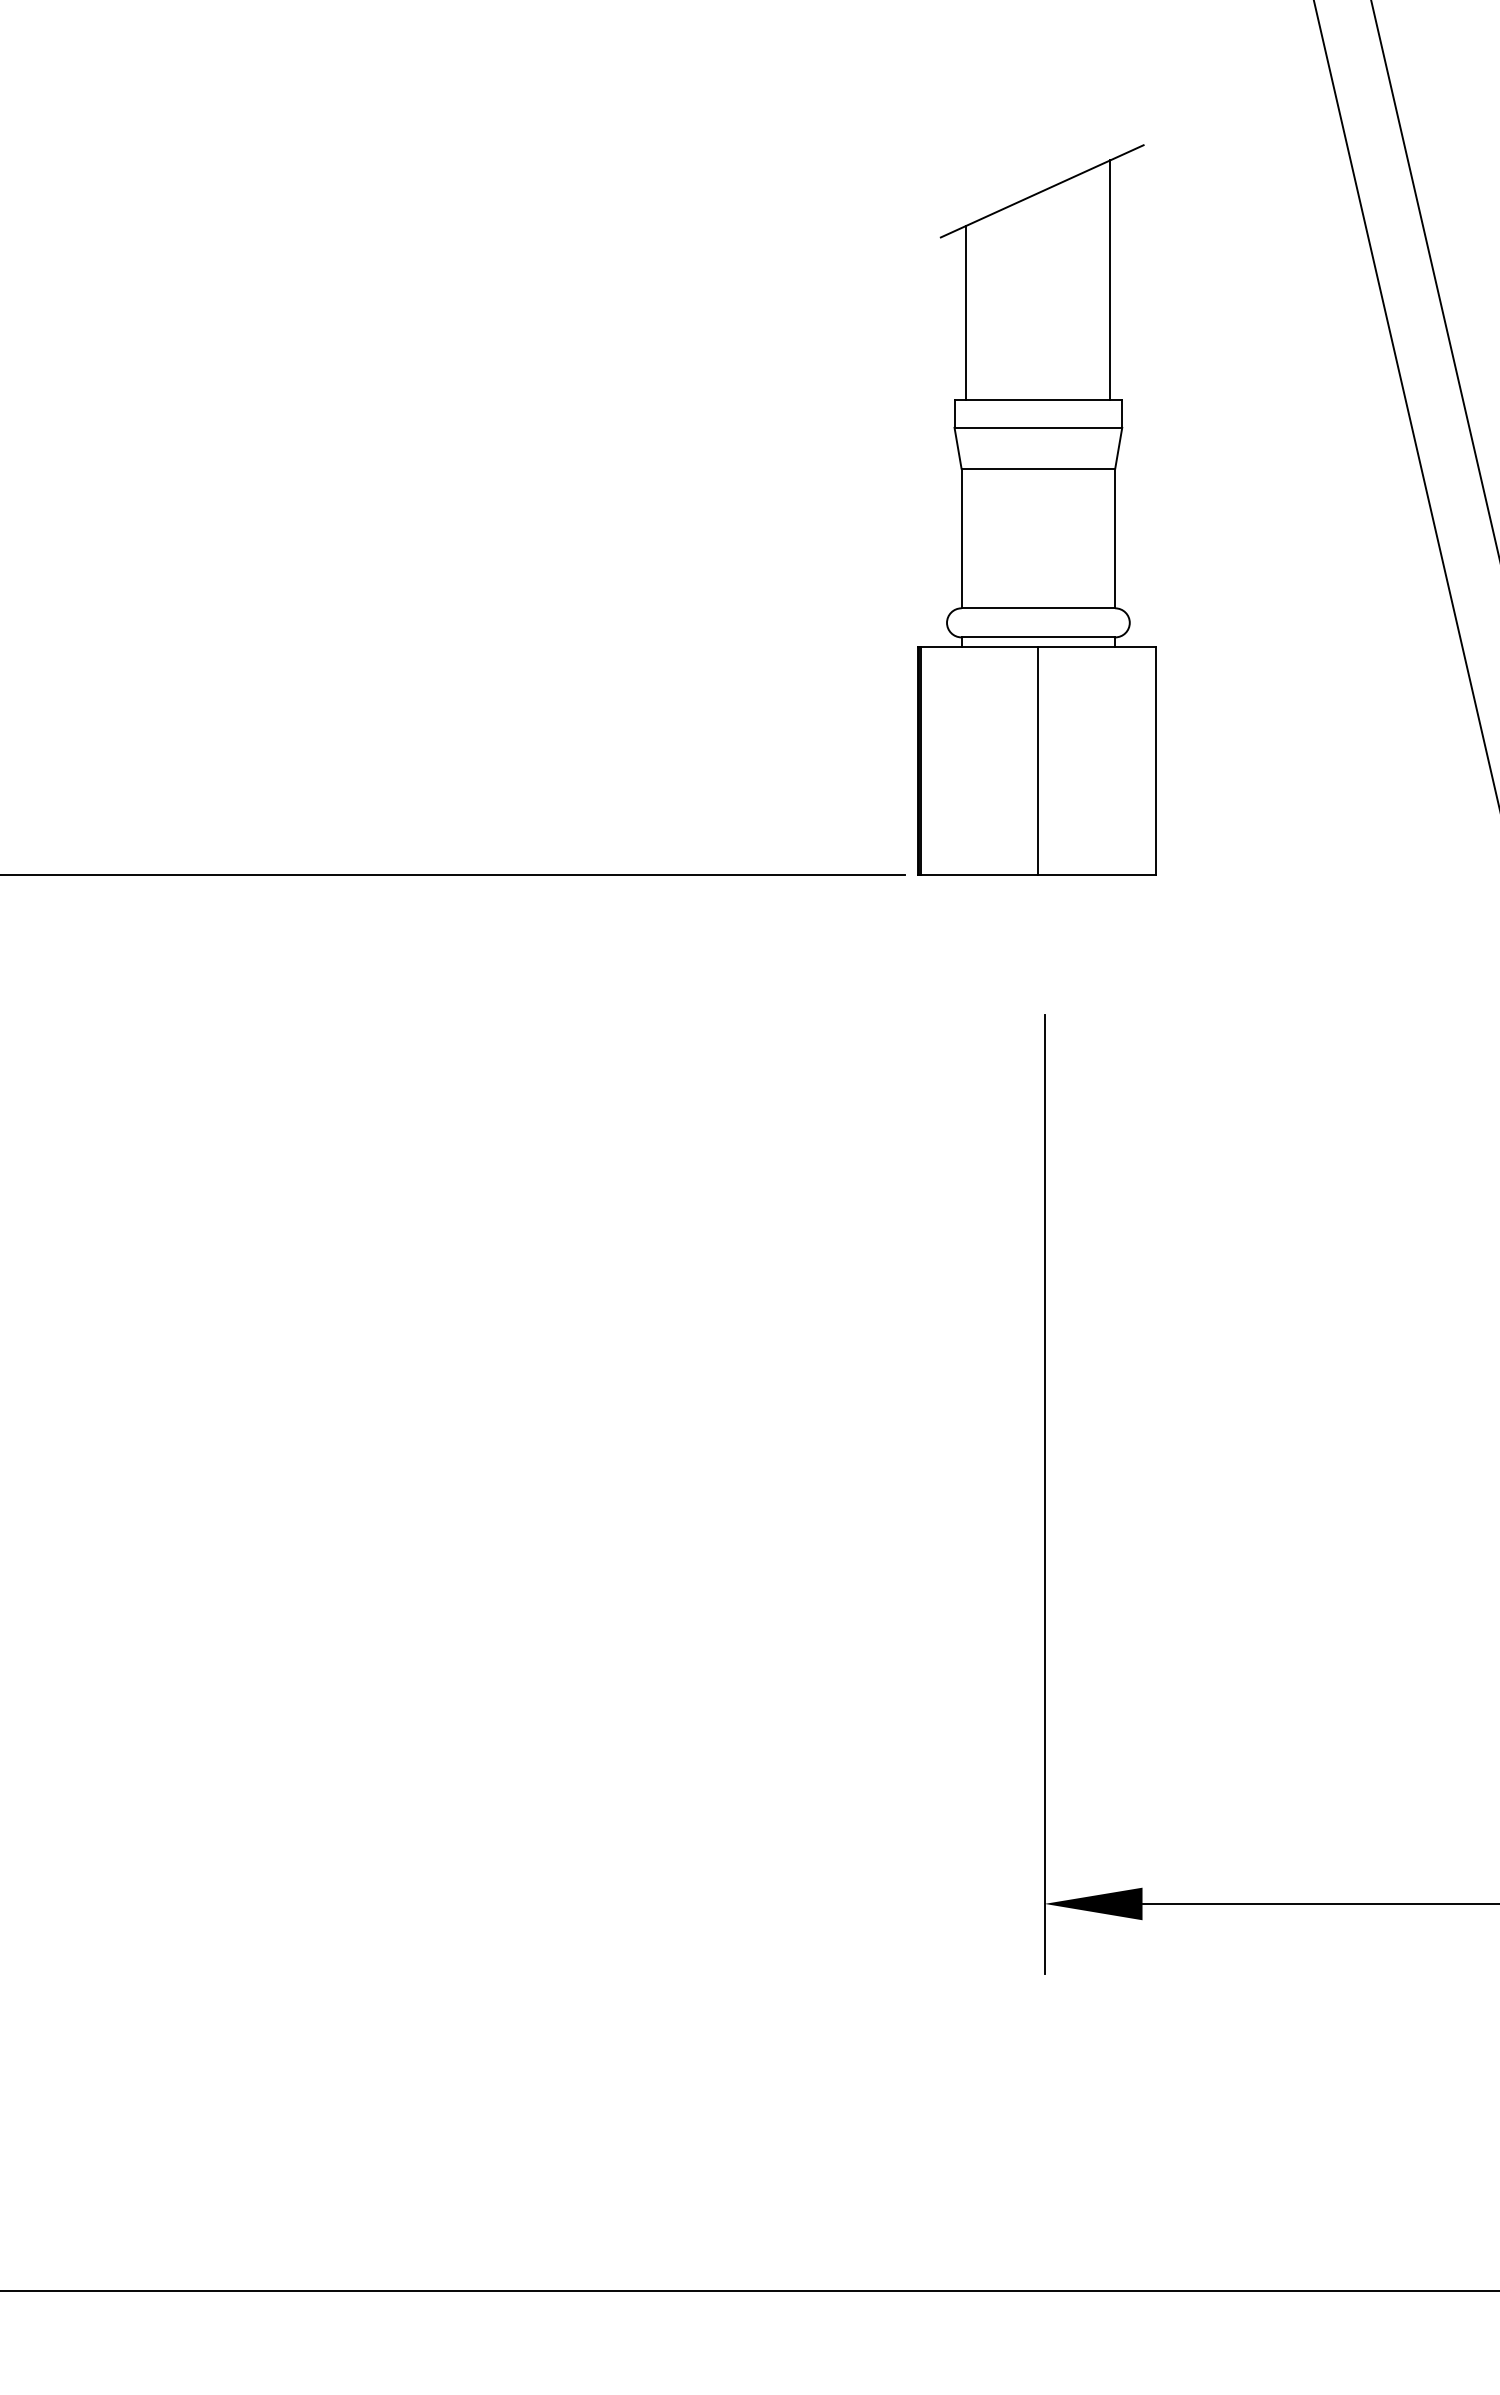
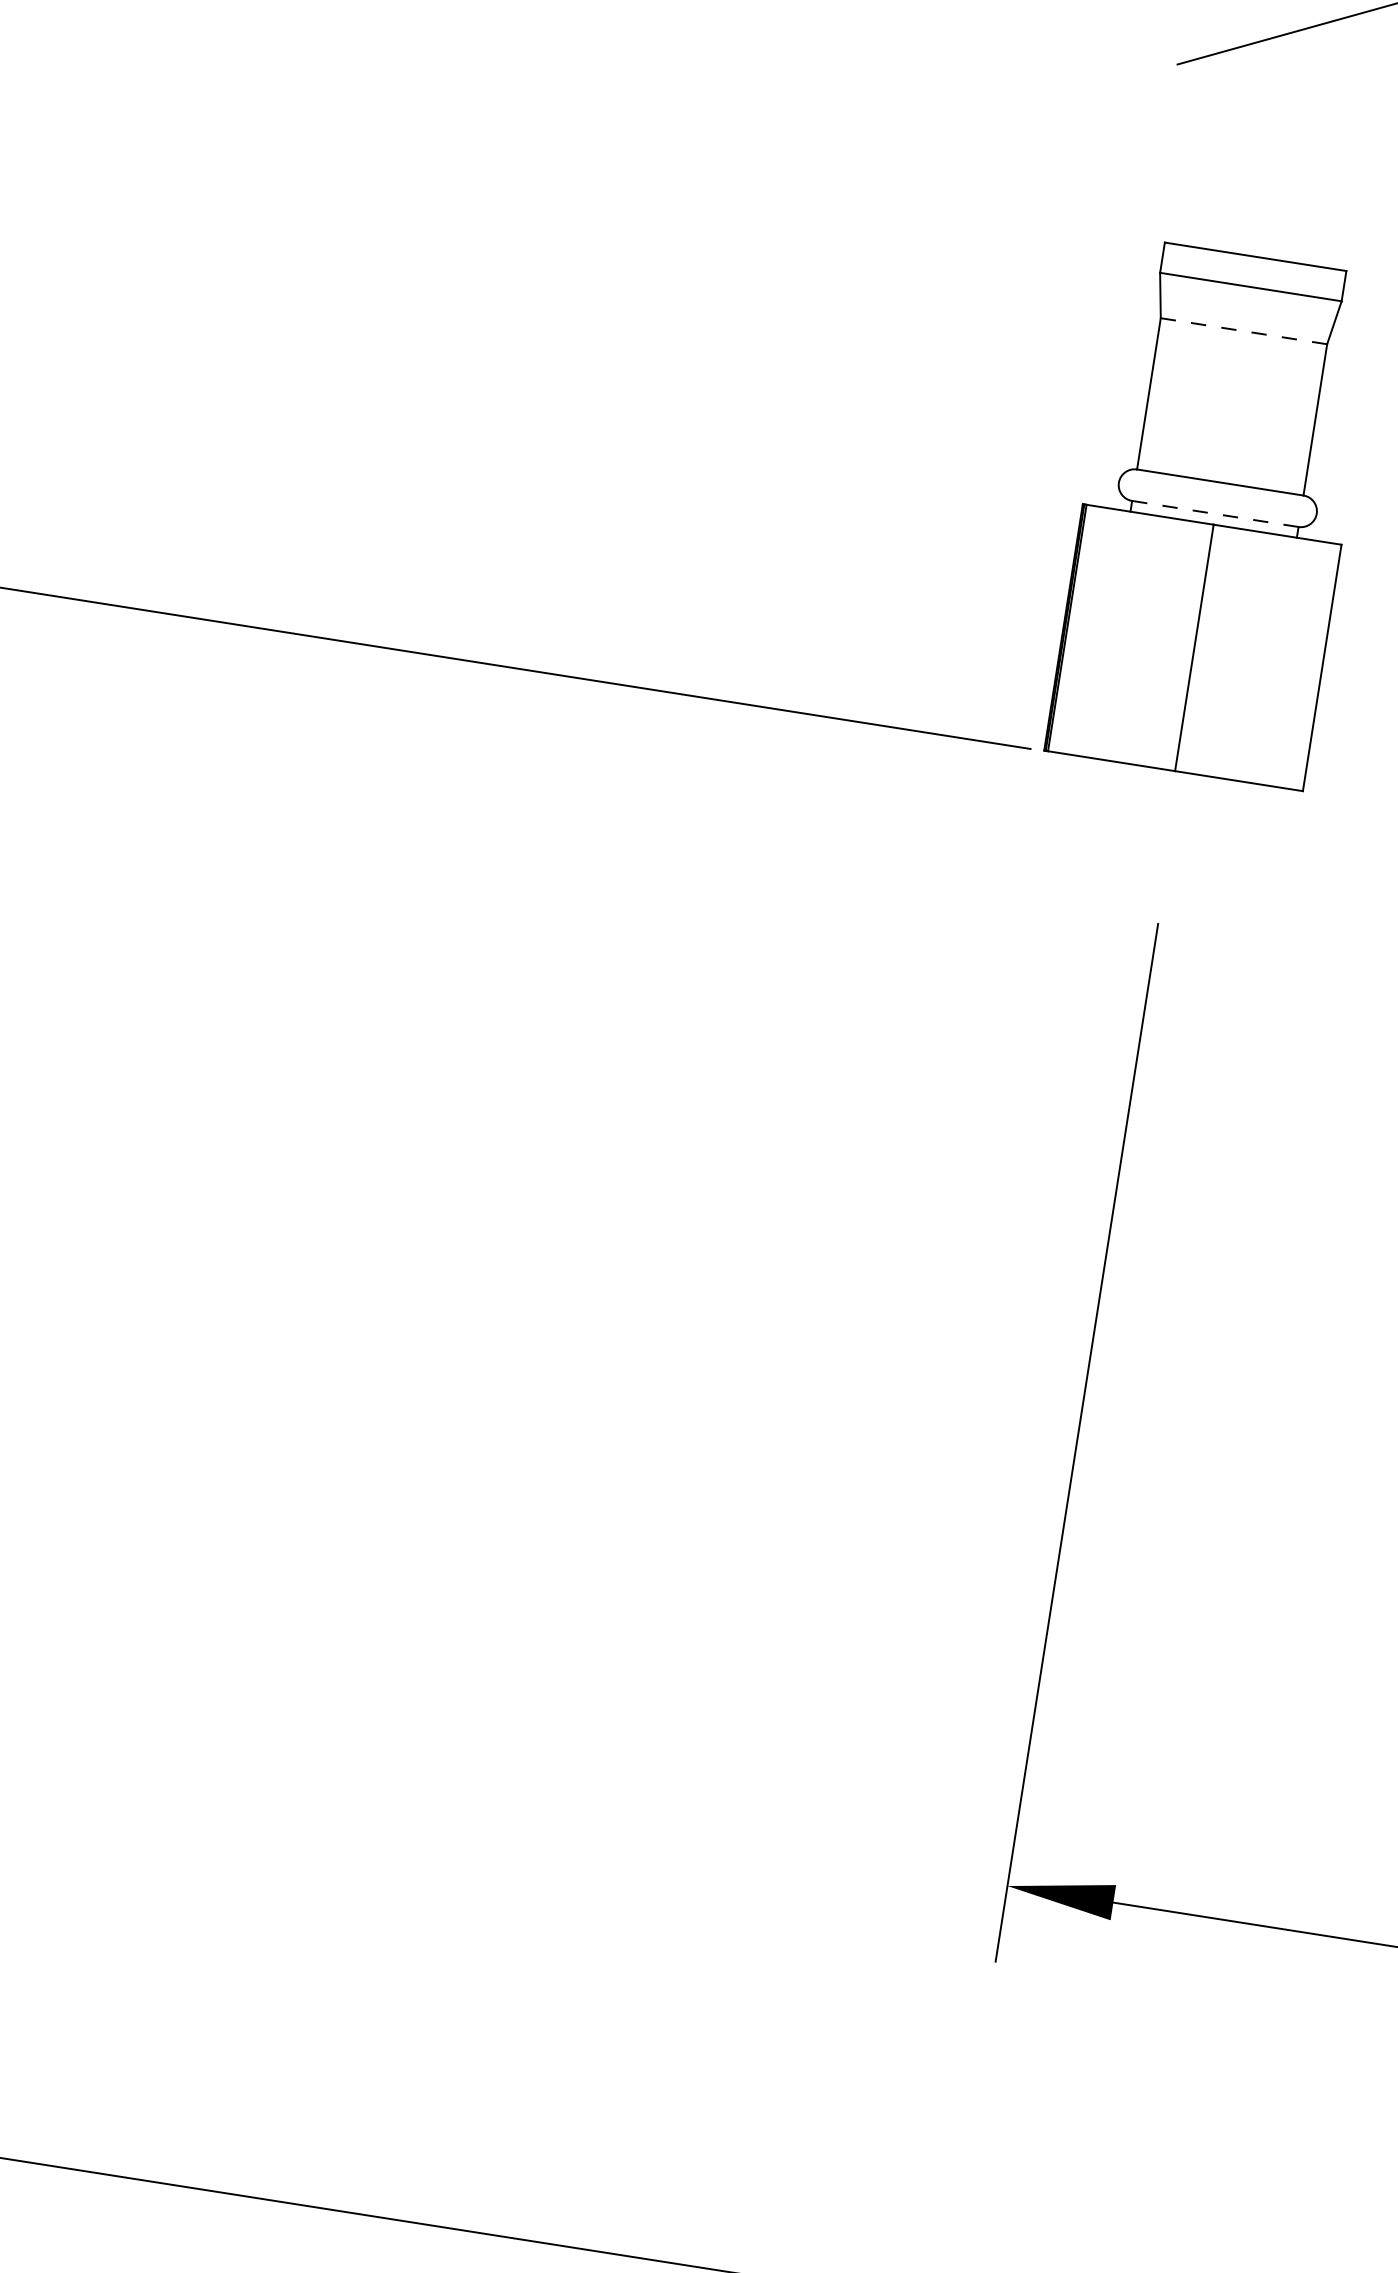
line: (1110, 279) -> (1354, 138), removed
line: (966, 312) -> (1192, 150), removed
line: (1038, 468) -> (1244, 331), solid -> dashed
line: (1038, 637) -> (1215, 514), solid -> dashed

